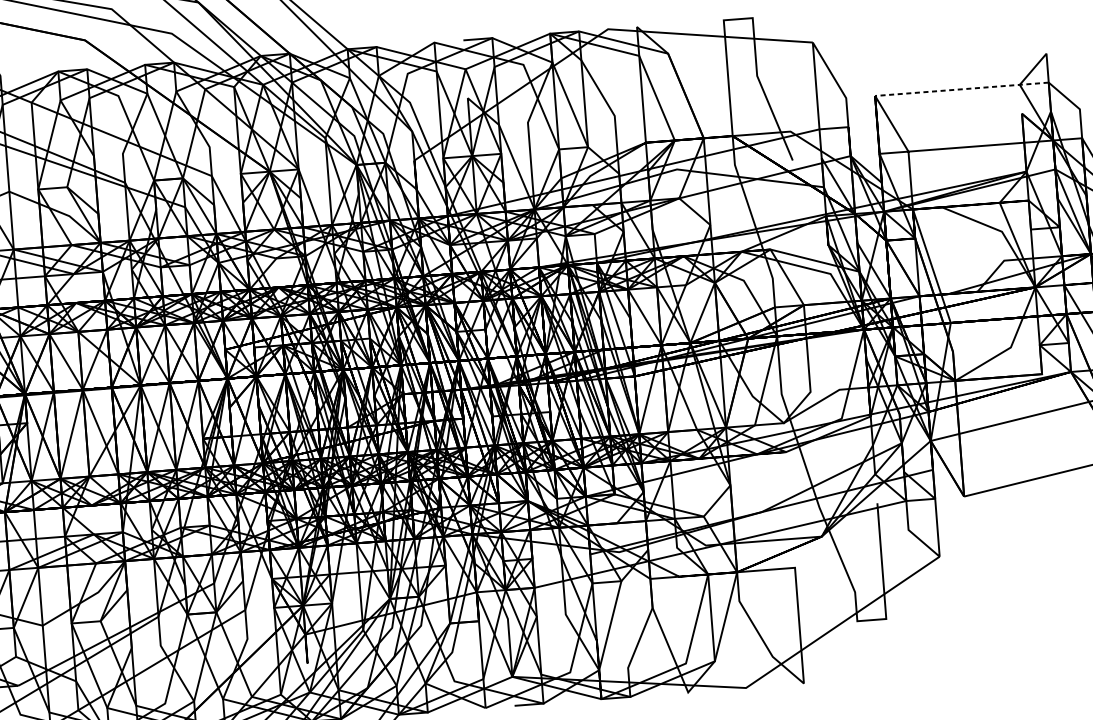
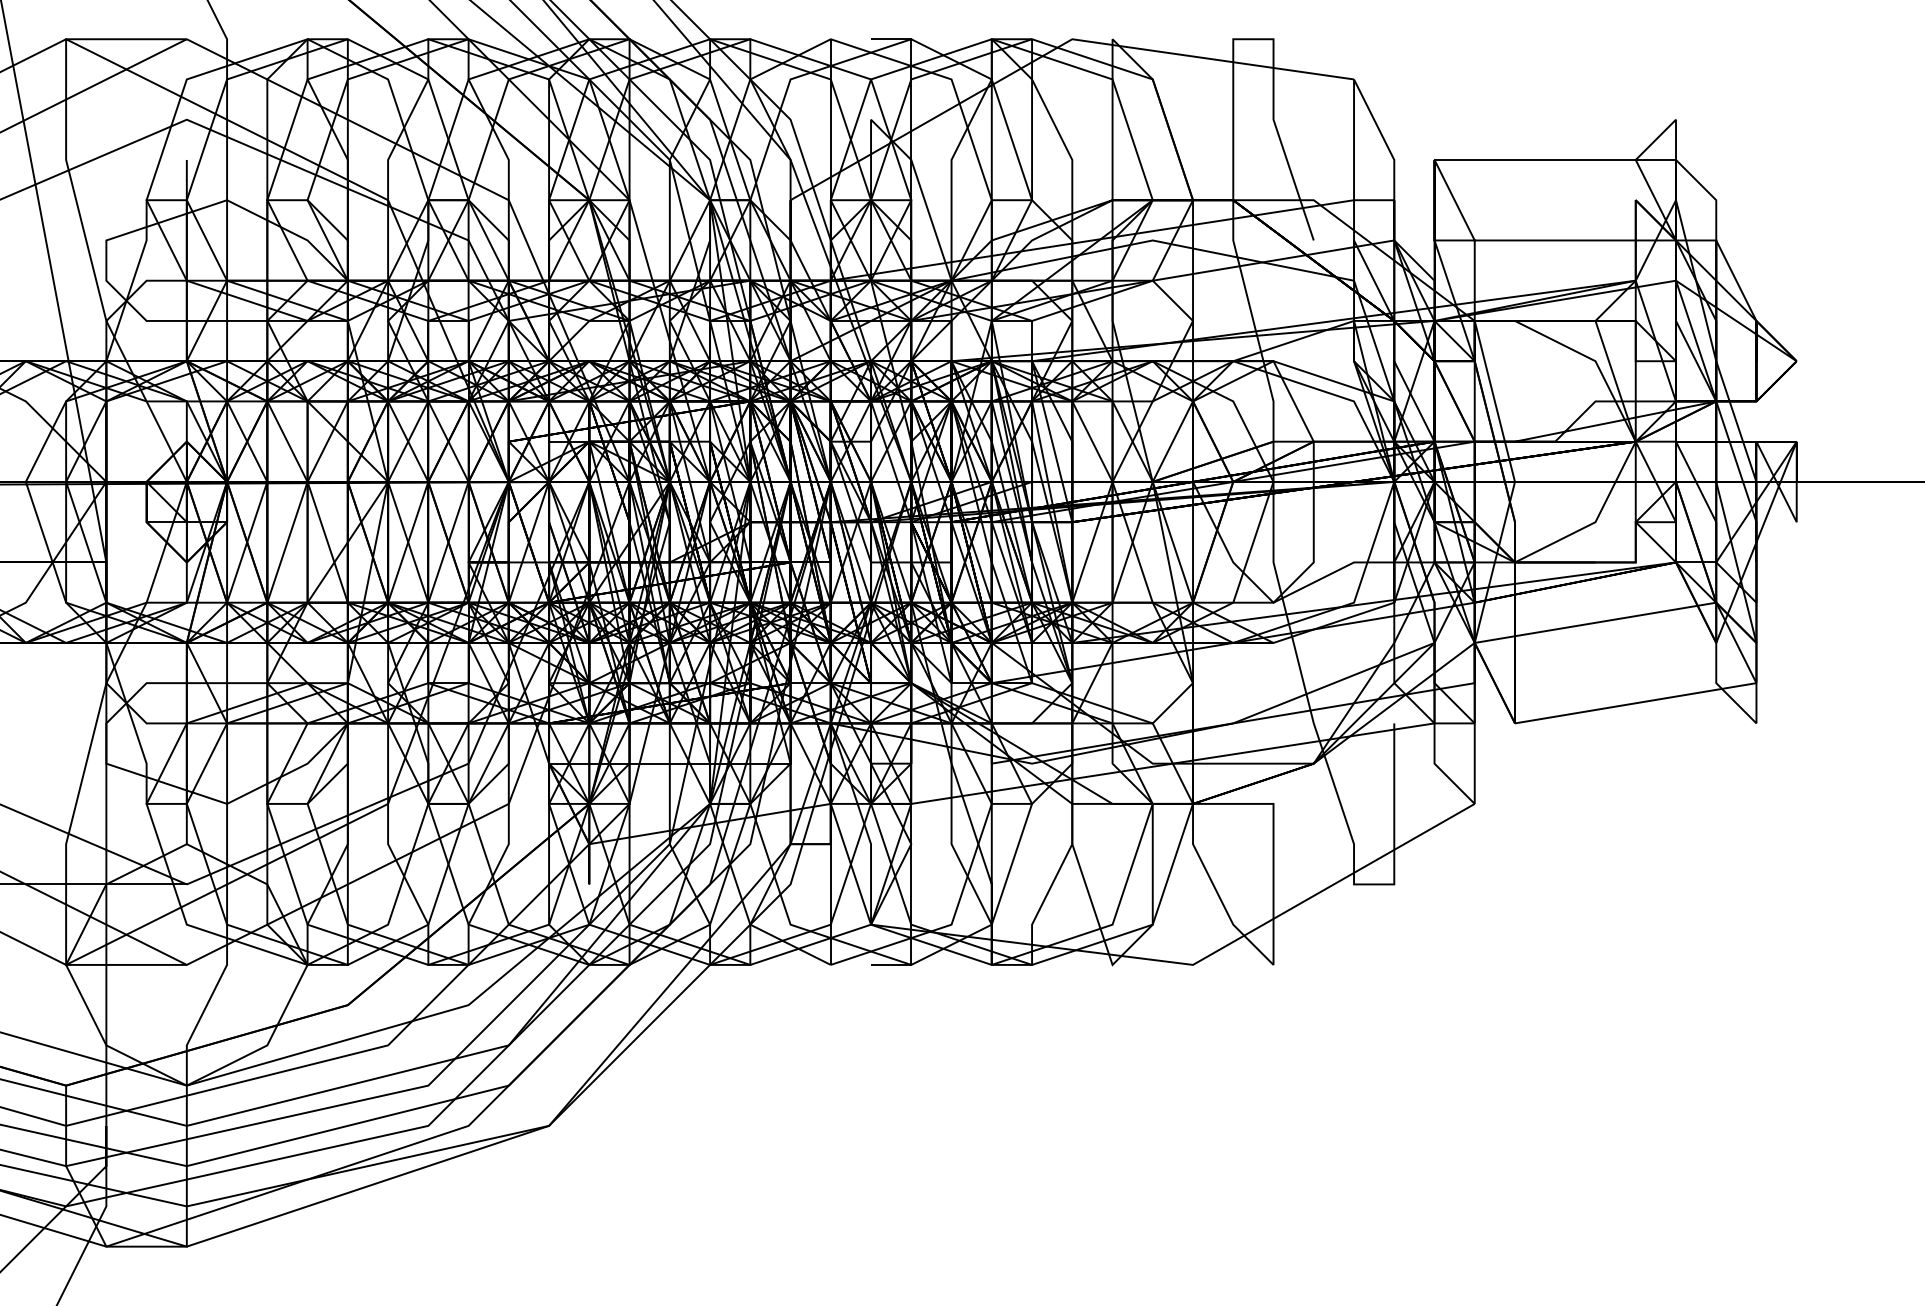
line: (946, 90) -> (1534, 159), dashed -> solid

